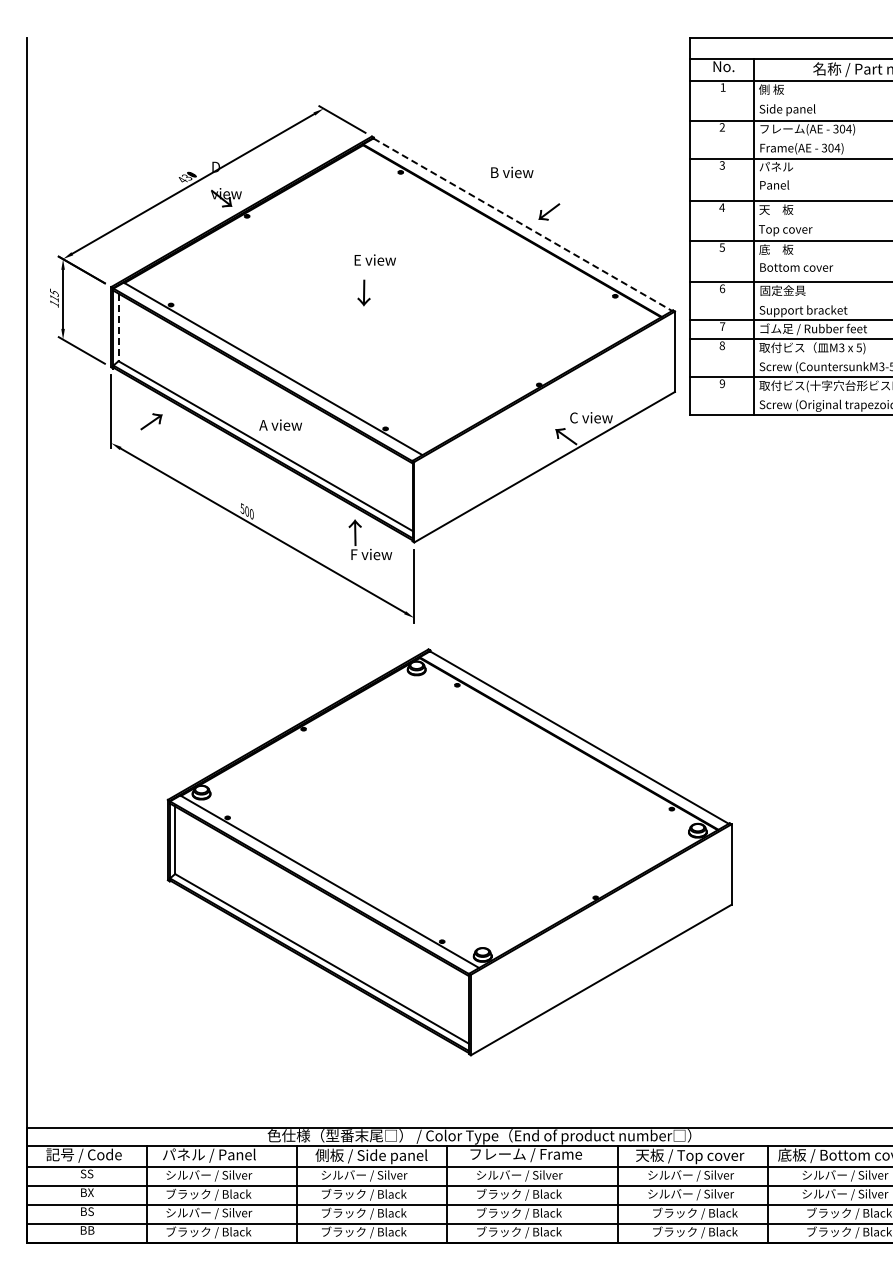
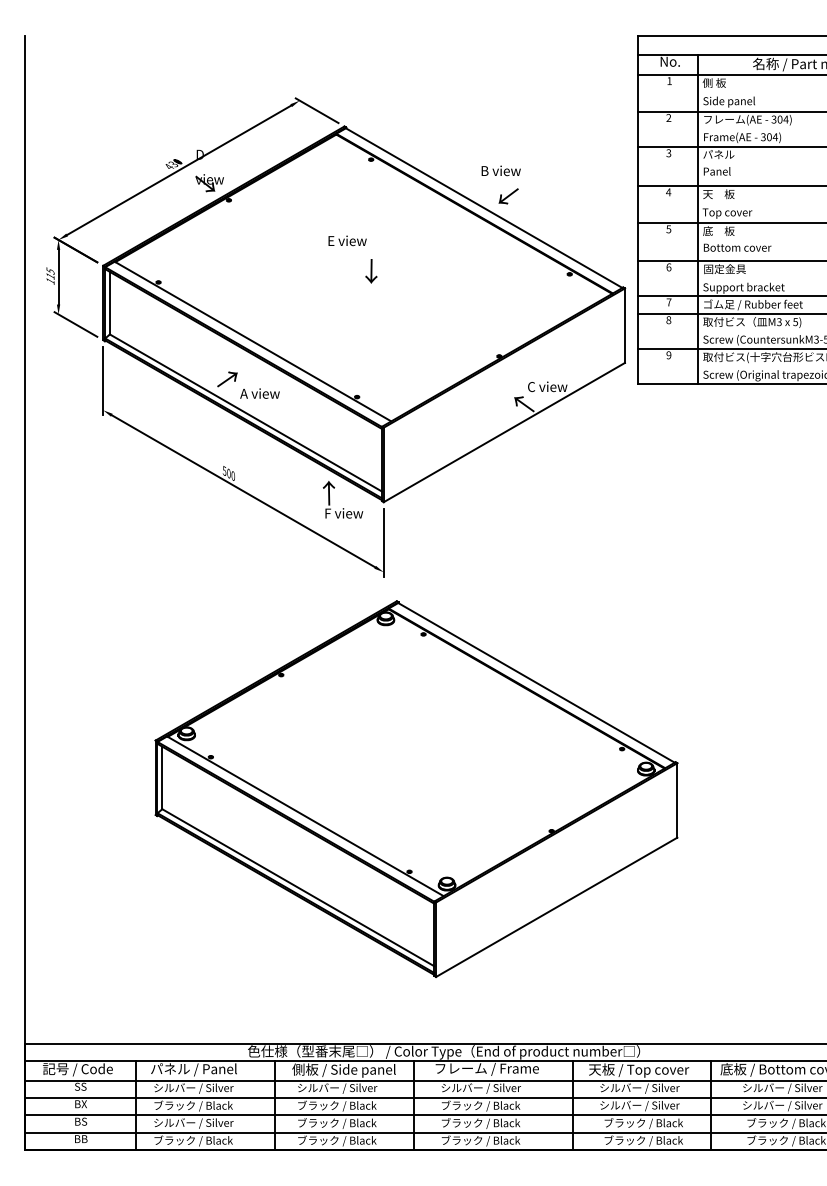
text: (512, 172) -> (501, 170), moved
line: (523, 224) -> (484, 207), dashed -> solid
text: (363, 292) -> (370, 270), moved
line: (118, 327) -> (109, 303), dashed -> solid
text: (151, 421) -> (227, 379), moved

